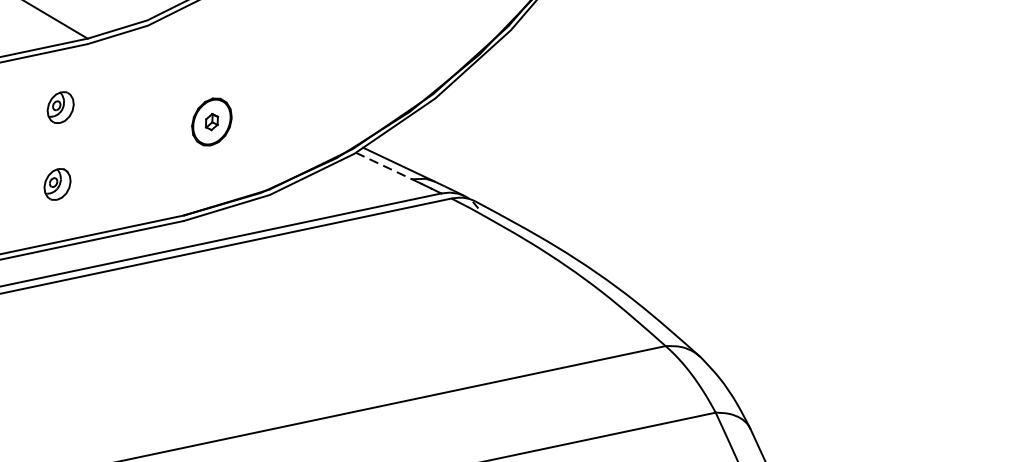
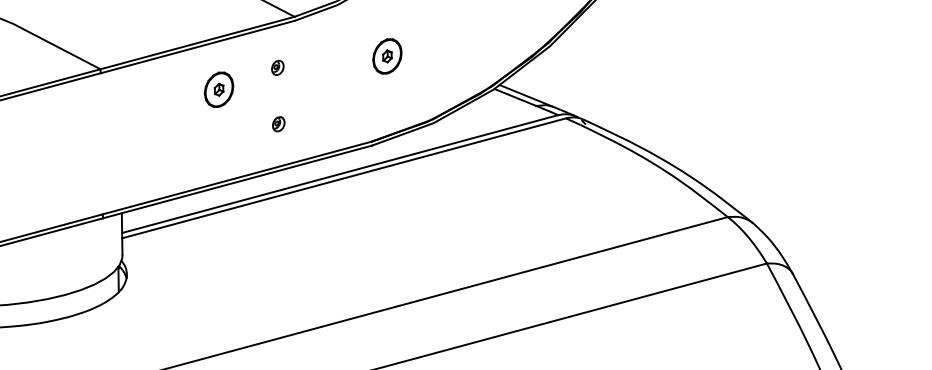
part: (60, 106) -> (277, 67), size x0.62
part: (212, 122) -> (387, 56), moved
line: (384, 166) -> (515, 97), dashed -> solid
part: (57, 184) -> (278, 124), size x0.62

